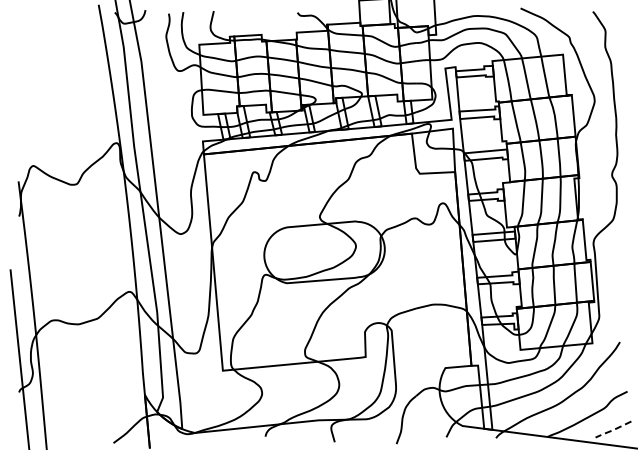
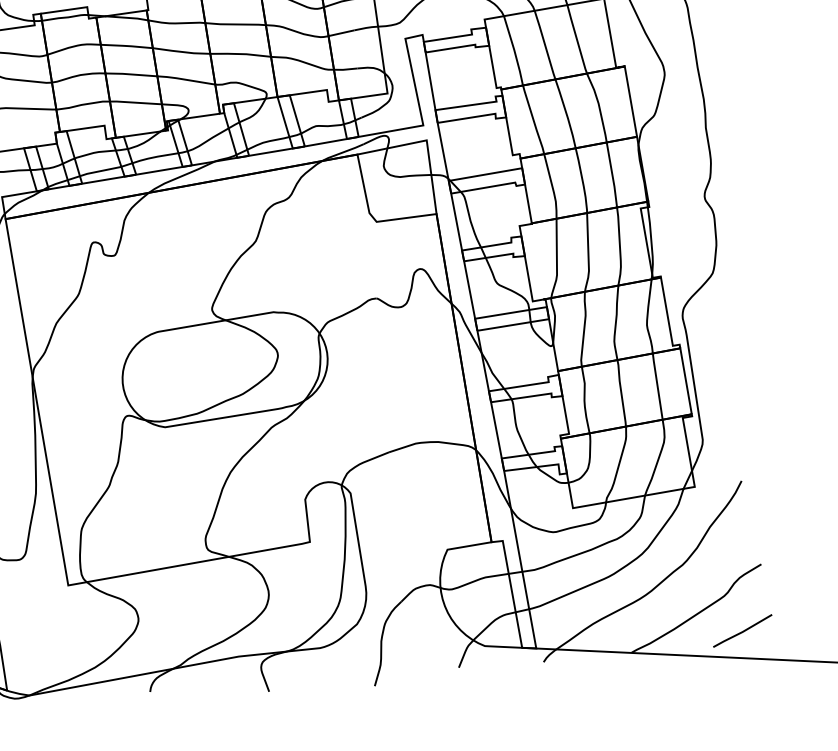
line: (613, 430) -> (742, 632), dashed -> solid

